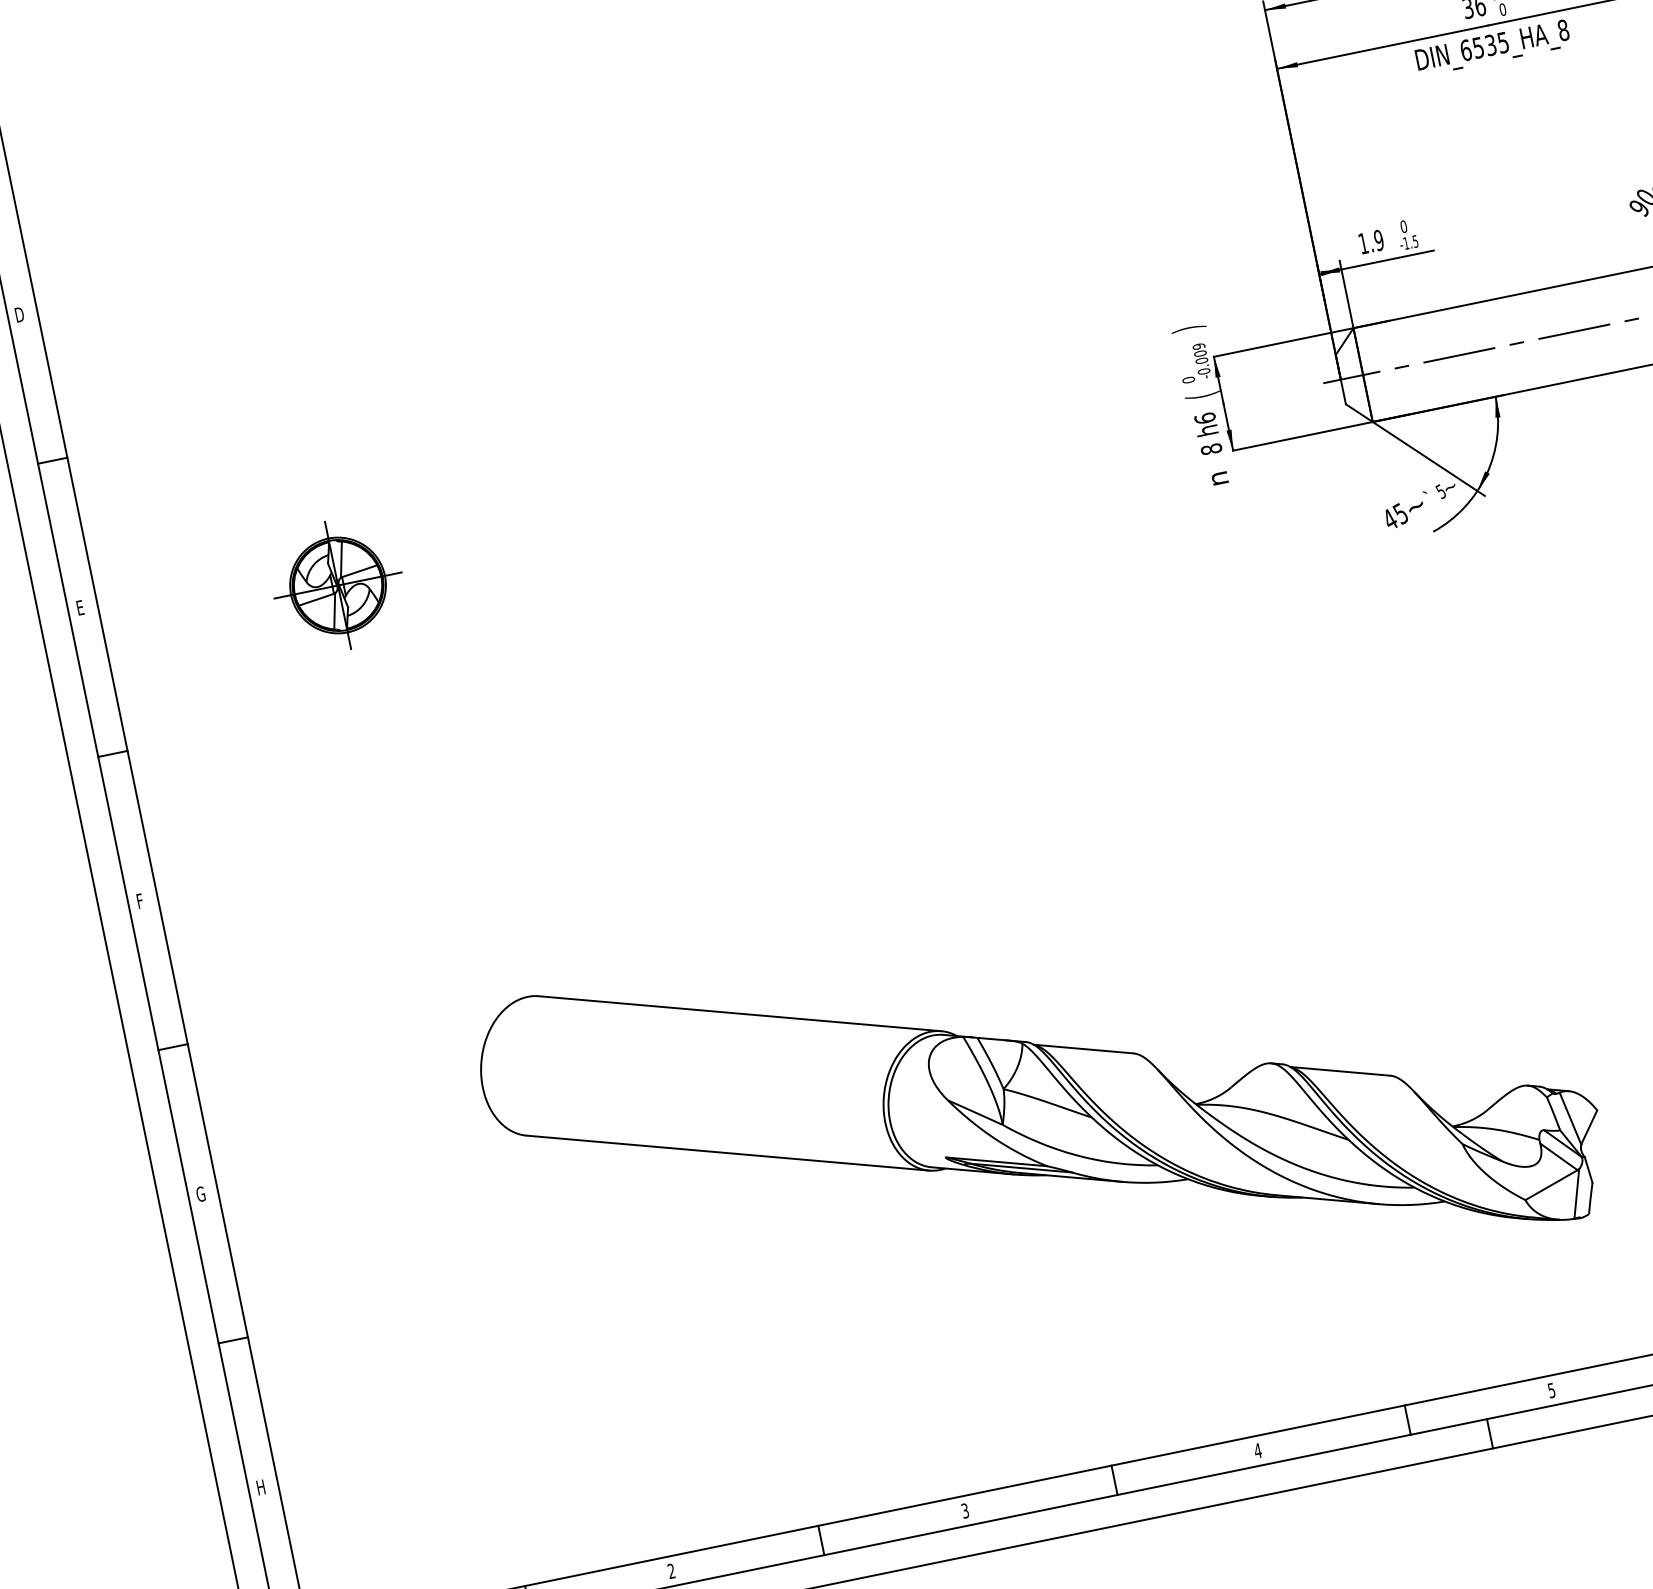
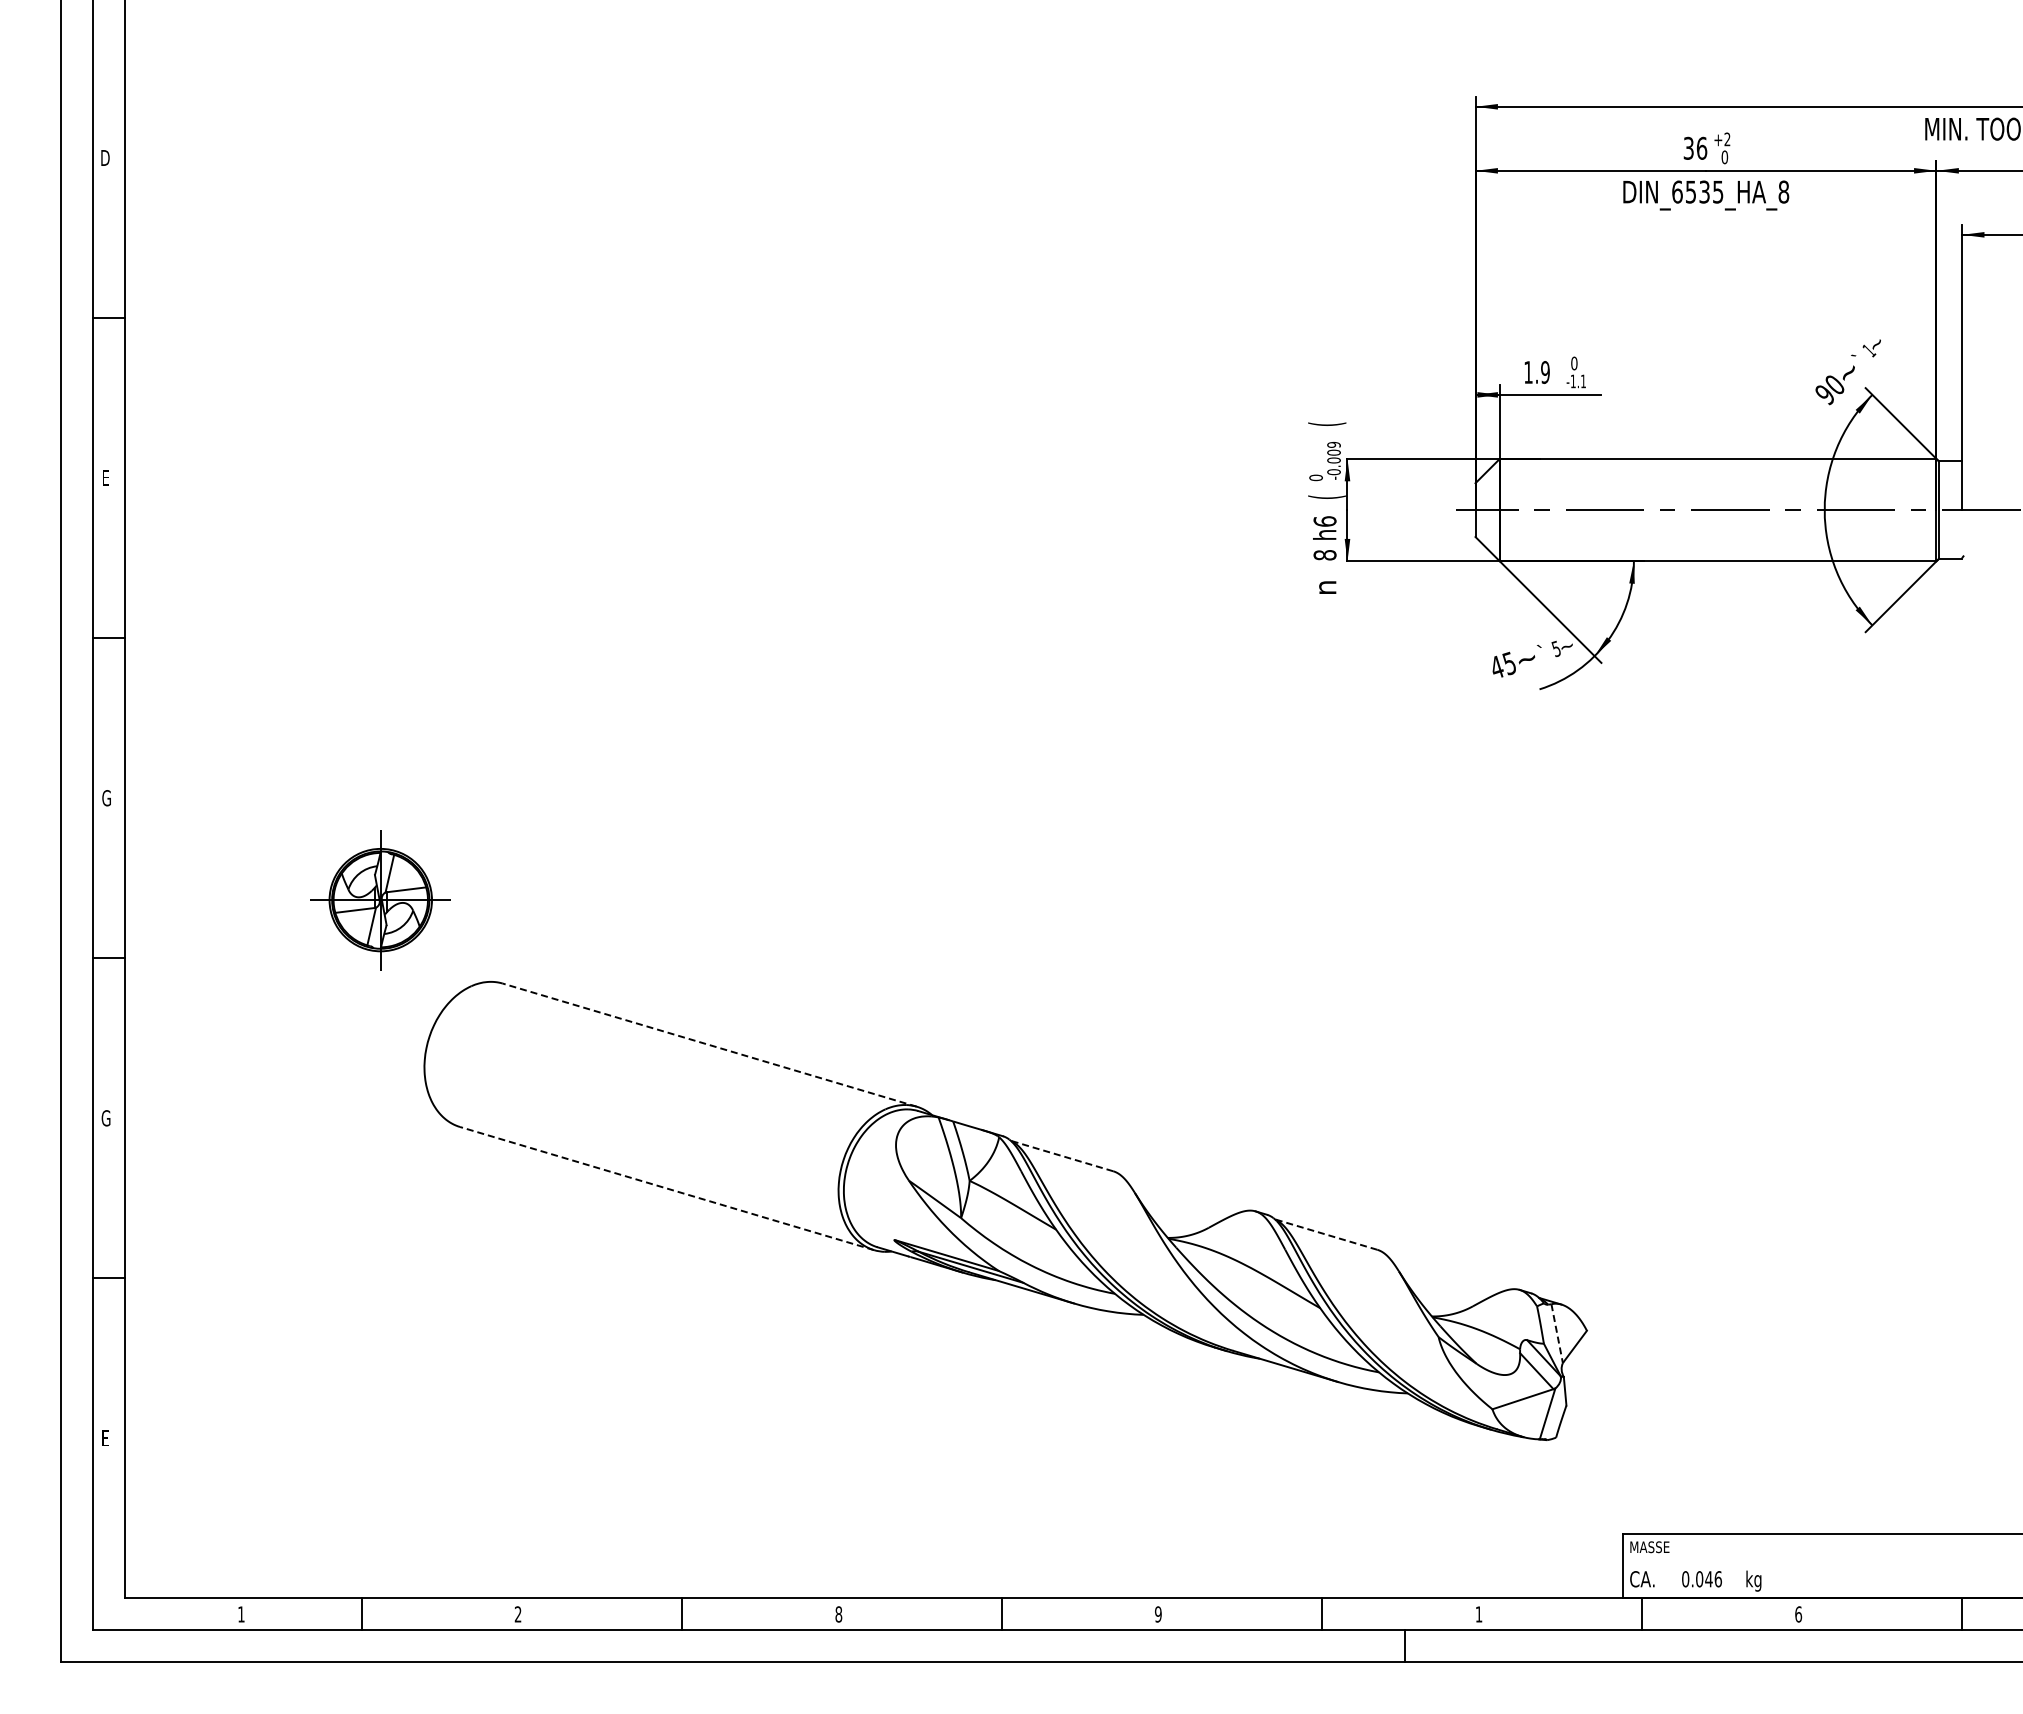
text: (1415, 241) -> (1583, 381), -1.5 -> -1.1
text: (1188, 328) -> (1327, 423), ) -> (
part: (337, 585) -> (380, 900), moved
text: (141, 901) -> (106, 798), F -> G
line: (739, 1013) -> (709, 1044), solid -> dashed
line: (1082, 1048) -> (1061, 1155), solid -> dashed
line: (1339, 1071) -> (1325, 1234), solid -> dashed
line: (1570, 1119) -> (1557, 1334), solid -> dashed
line: (727, 1153) -> (666, 1188), solid -> dashed
text: (1551, 1390) -> (1478, 1614), 5 -> 1
text: (1257, 1451) -> (1157, 1614), 4 -> 9
text: (261, 1486) -> (106, 1437), H -> E
text: (964, 1511) -> (838, 1614), 3 -> 8

